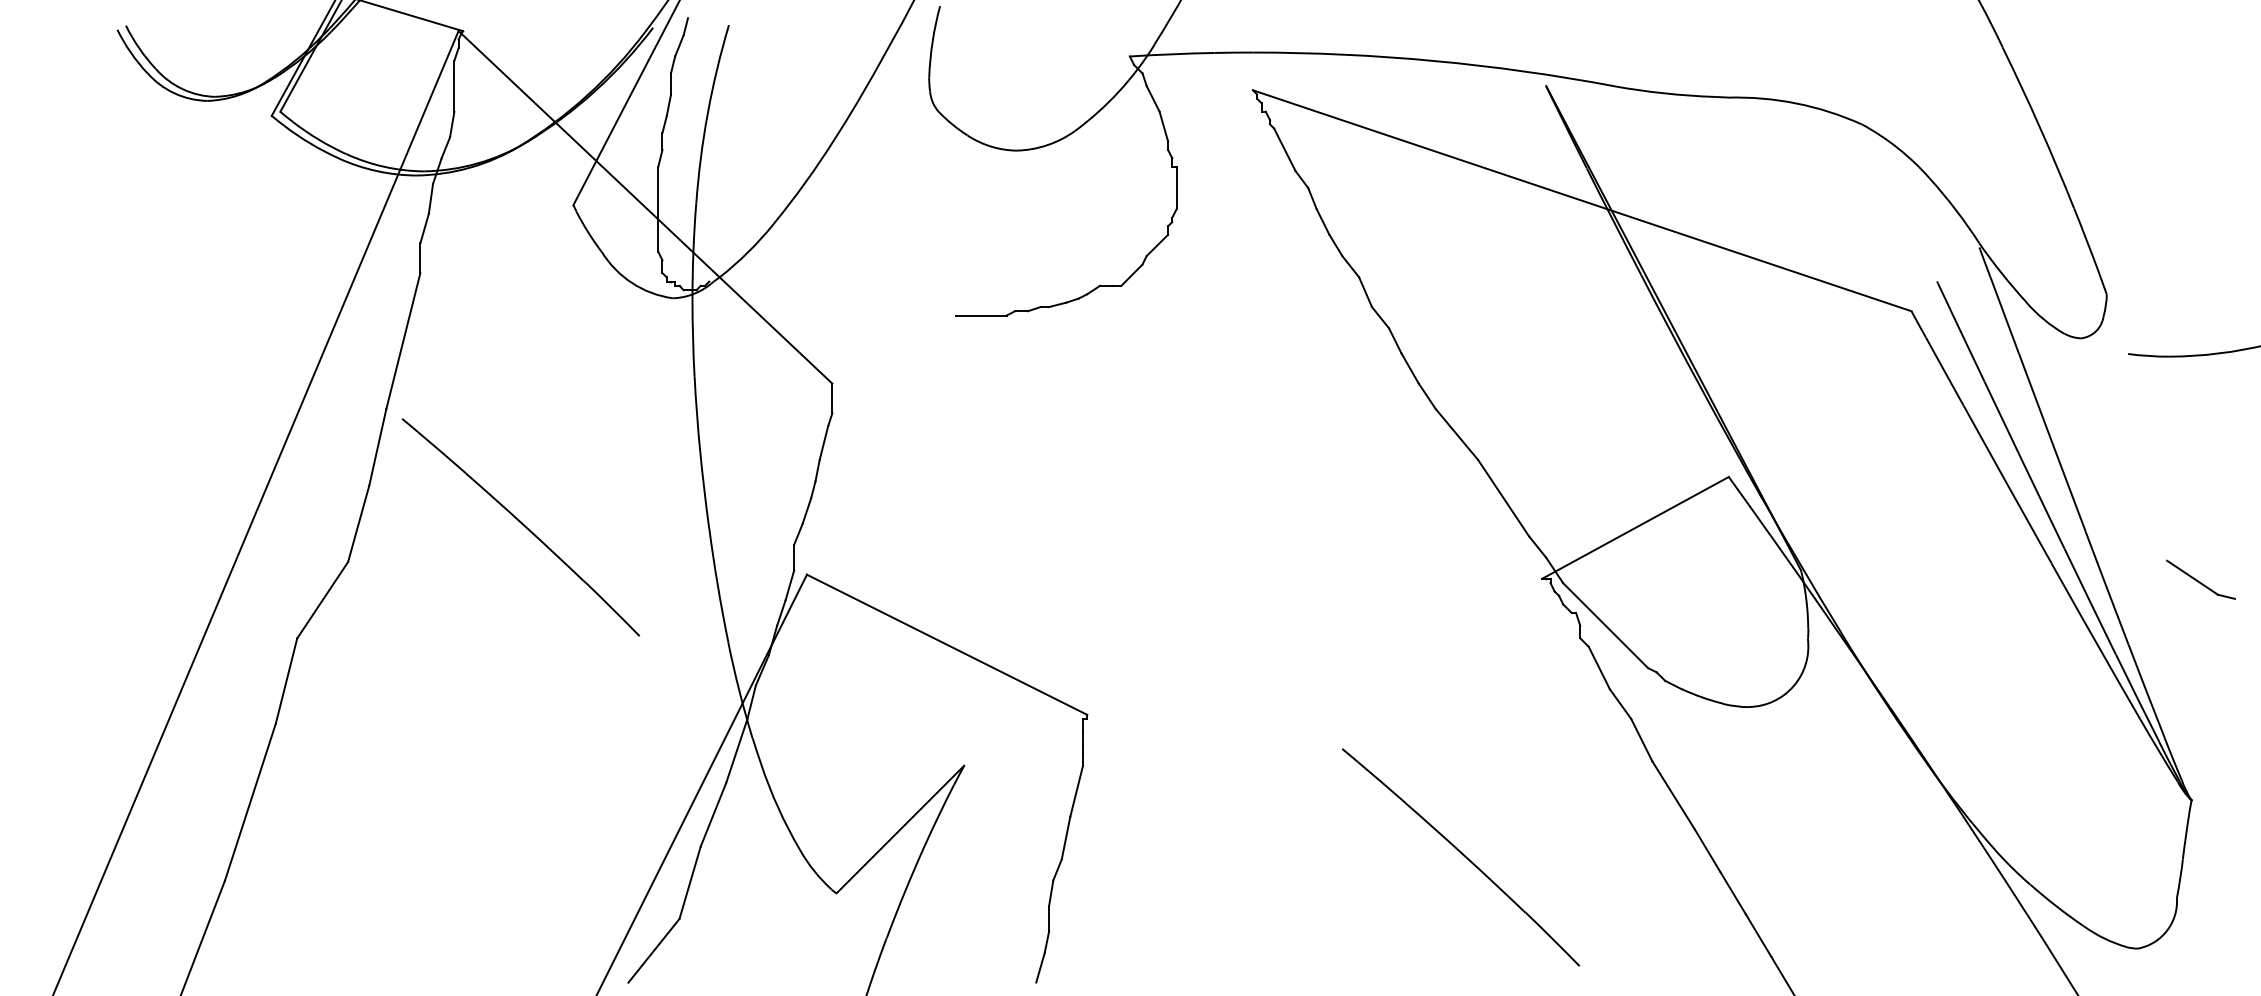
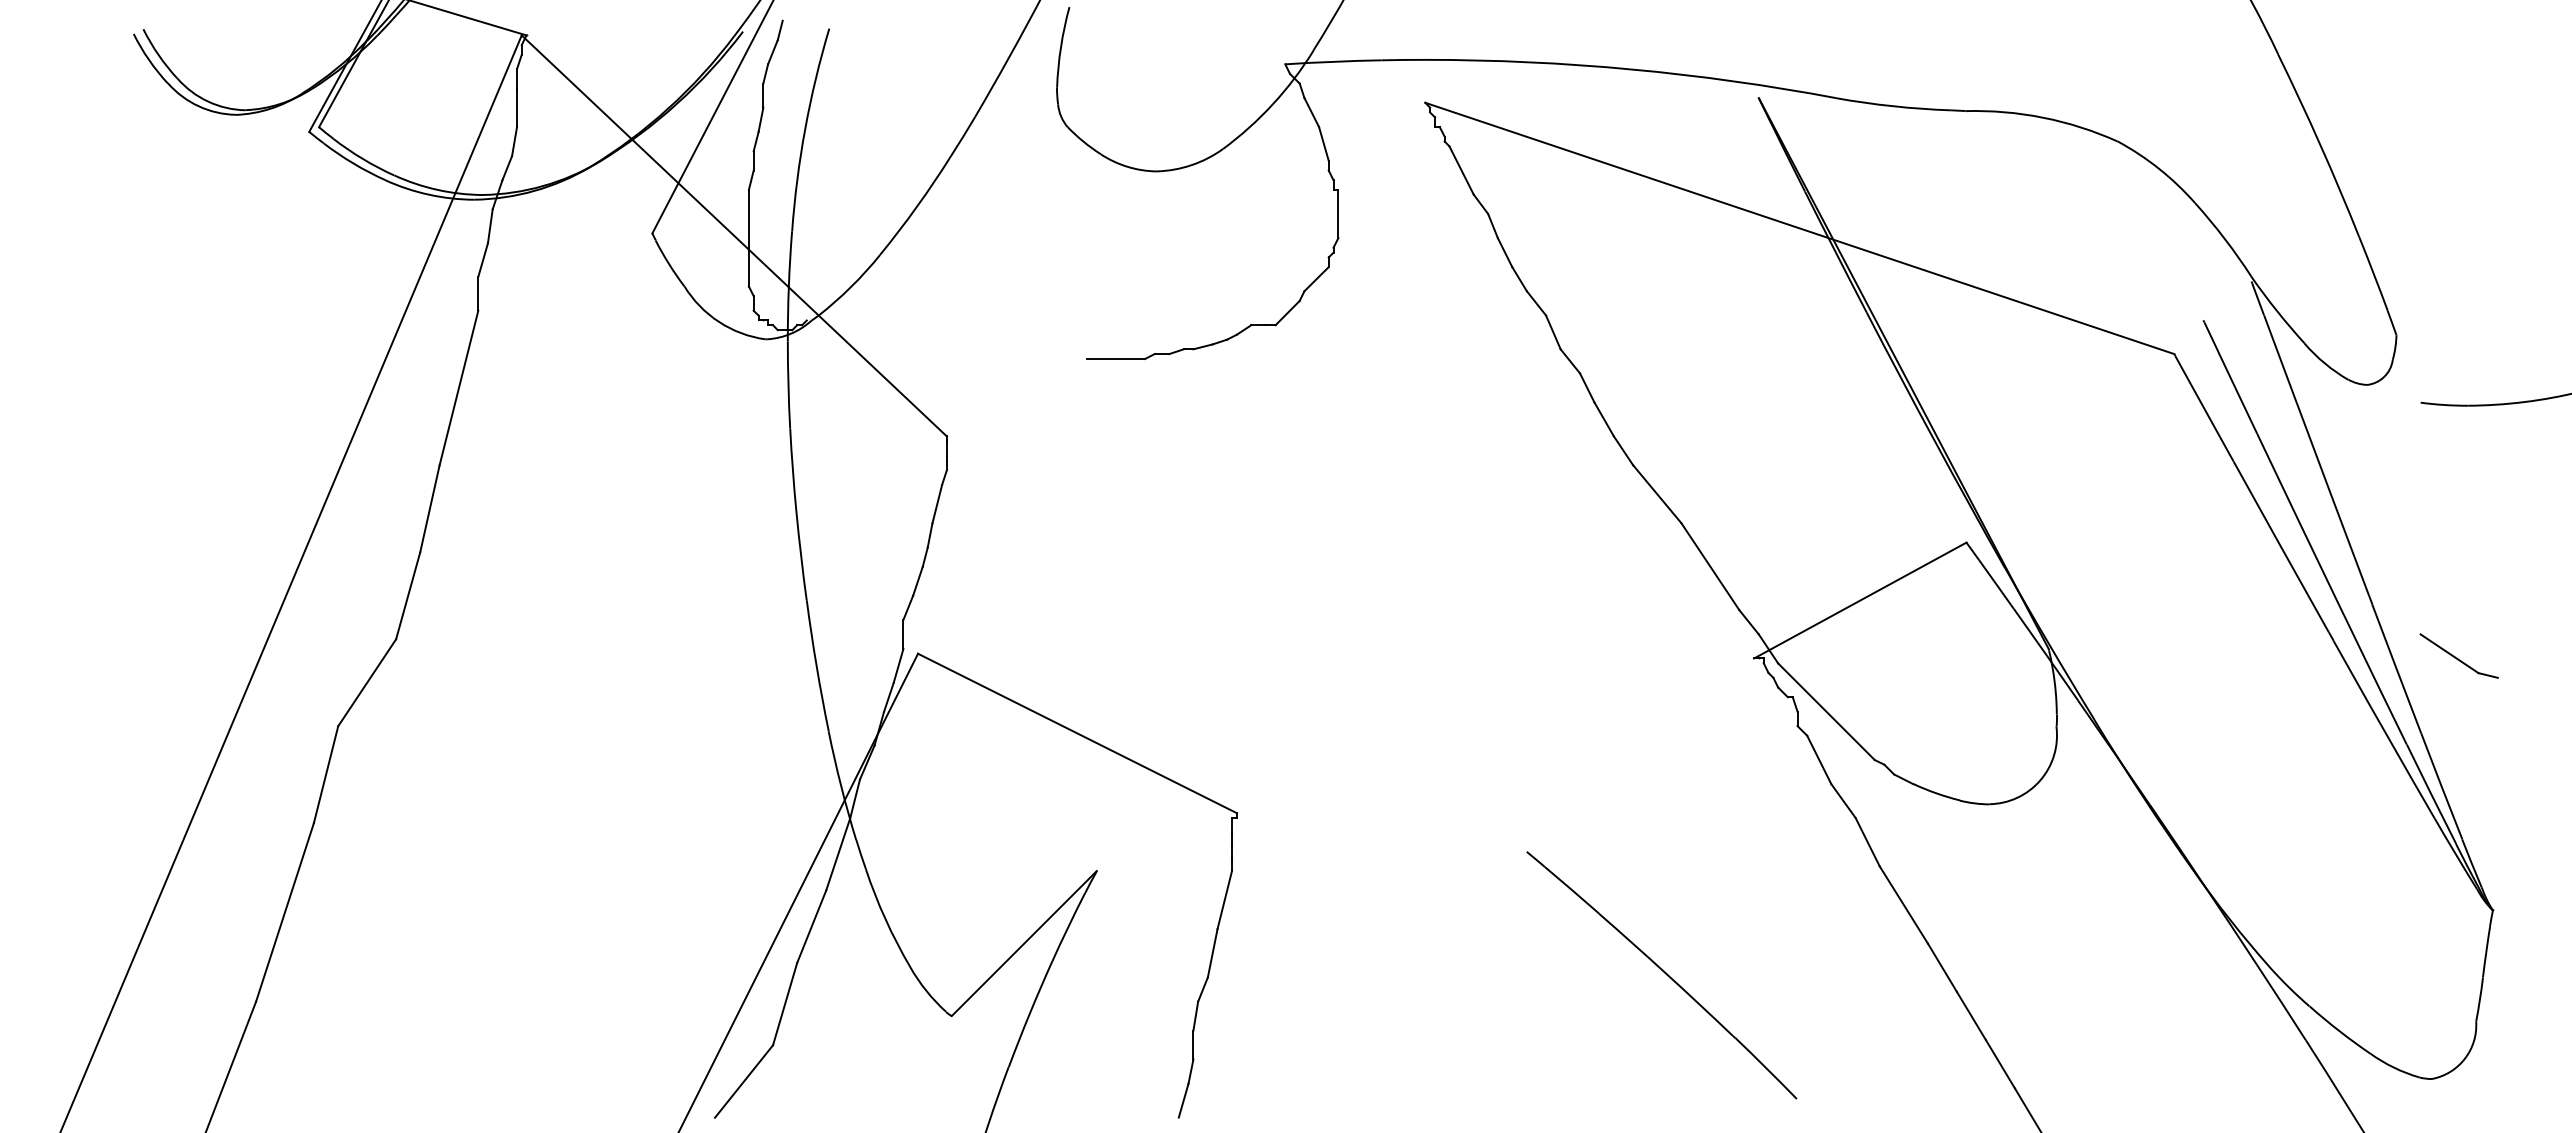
part: (520, 527) -> (592, 600), removed
part: (2200, 579) -> (2458, 655), moved

